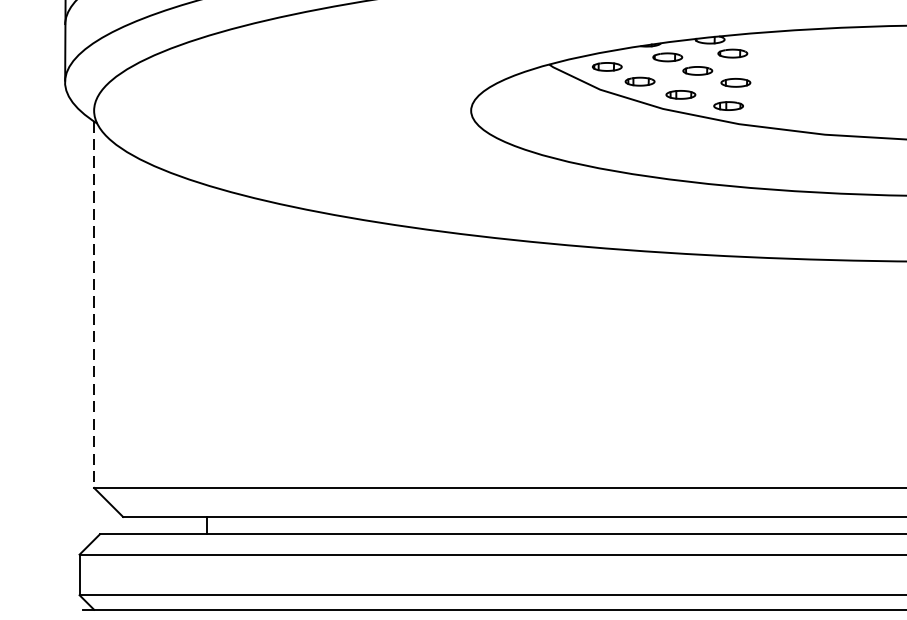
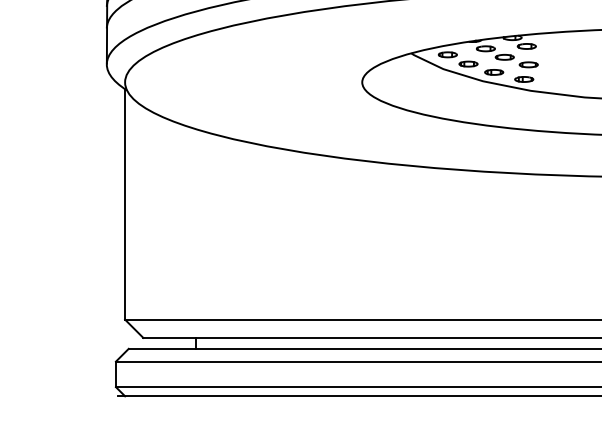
line: (94, 304) -> (125, 204), dashed -> solid

